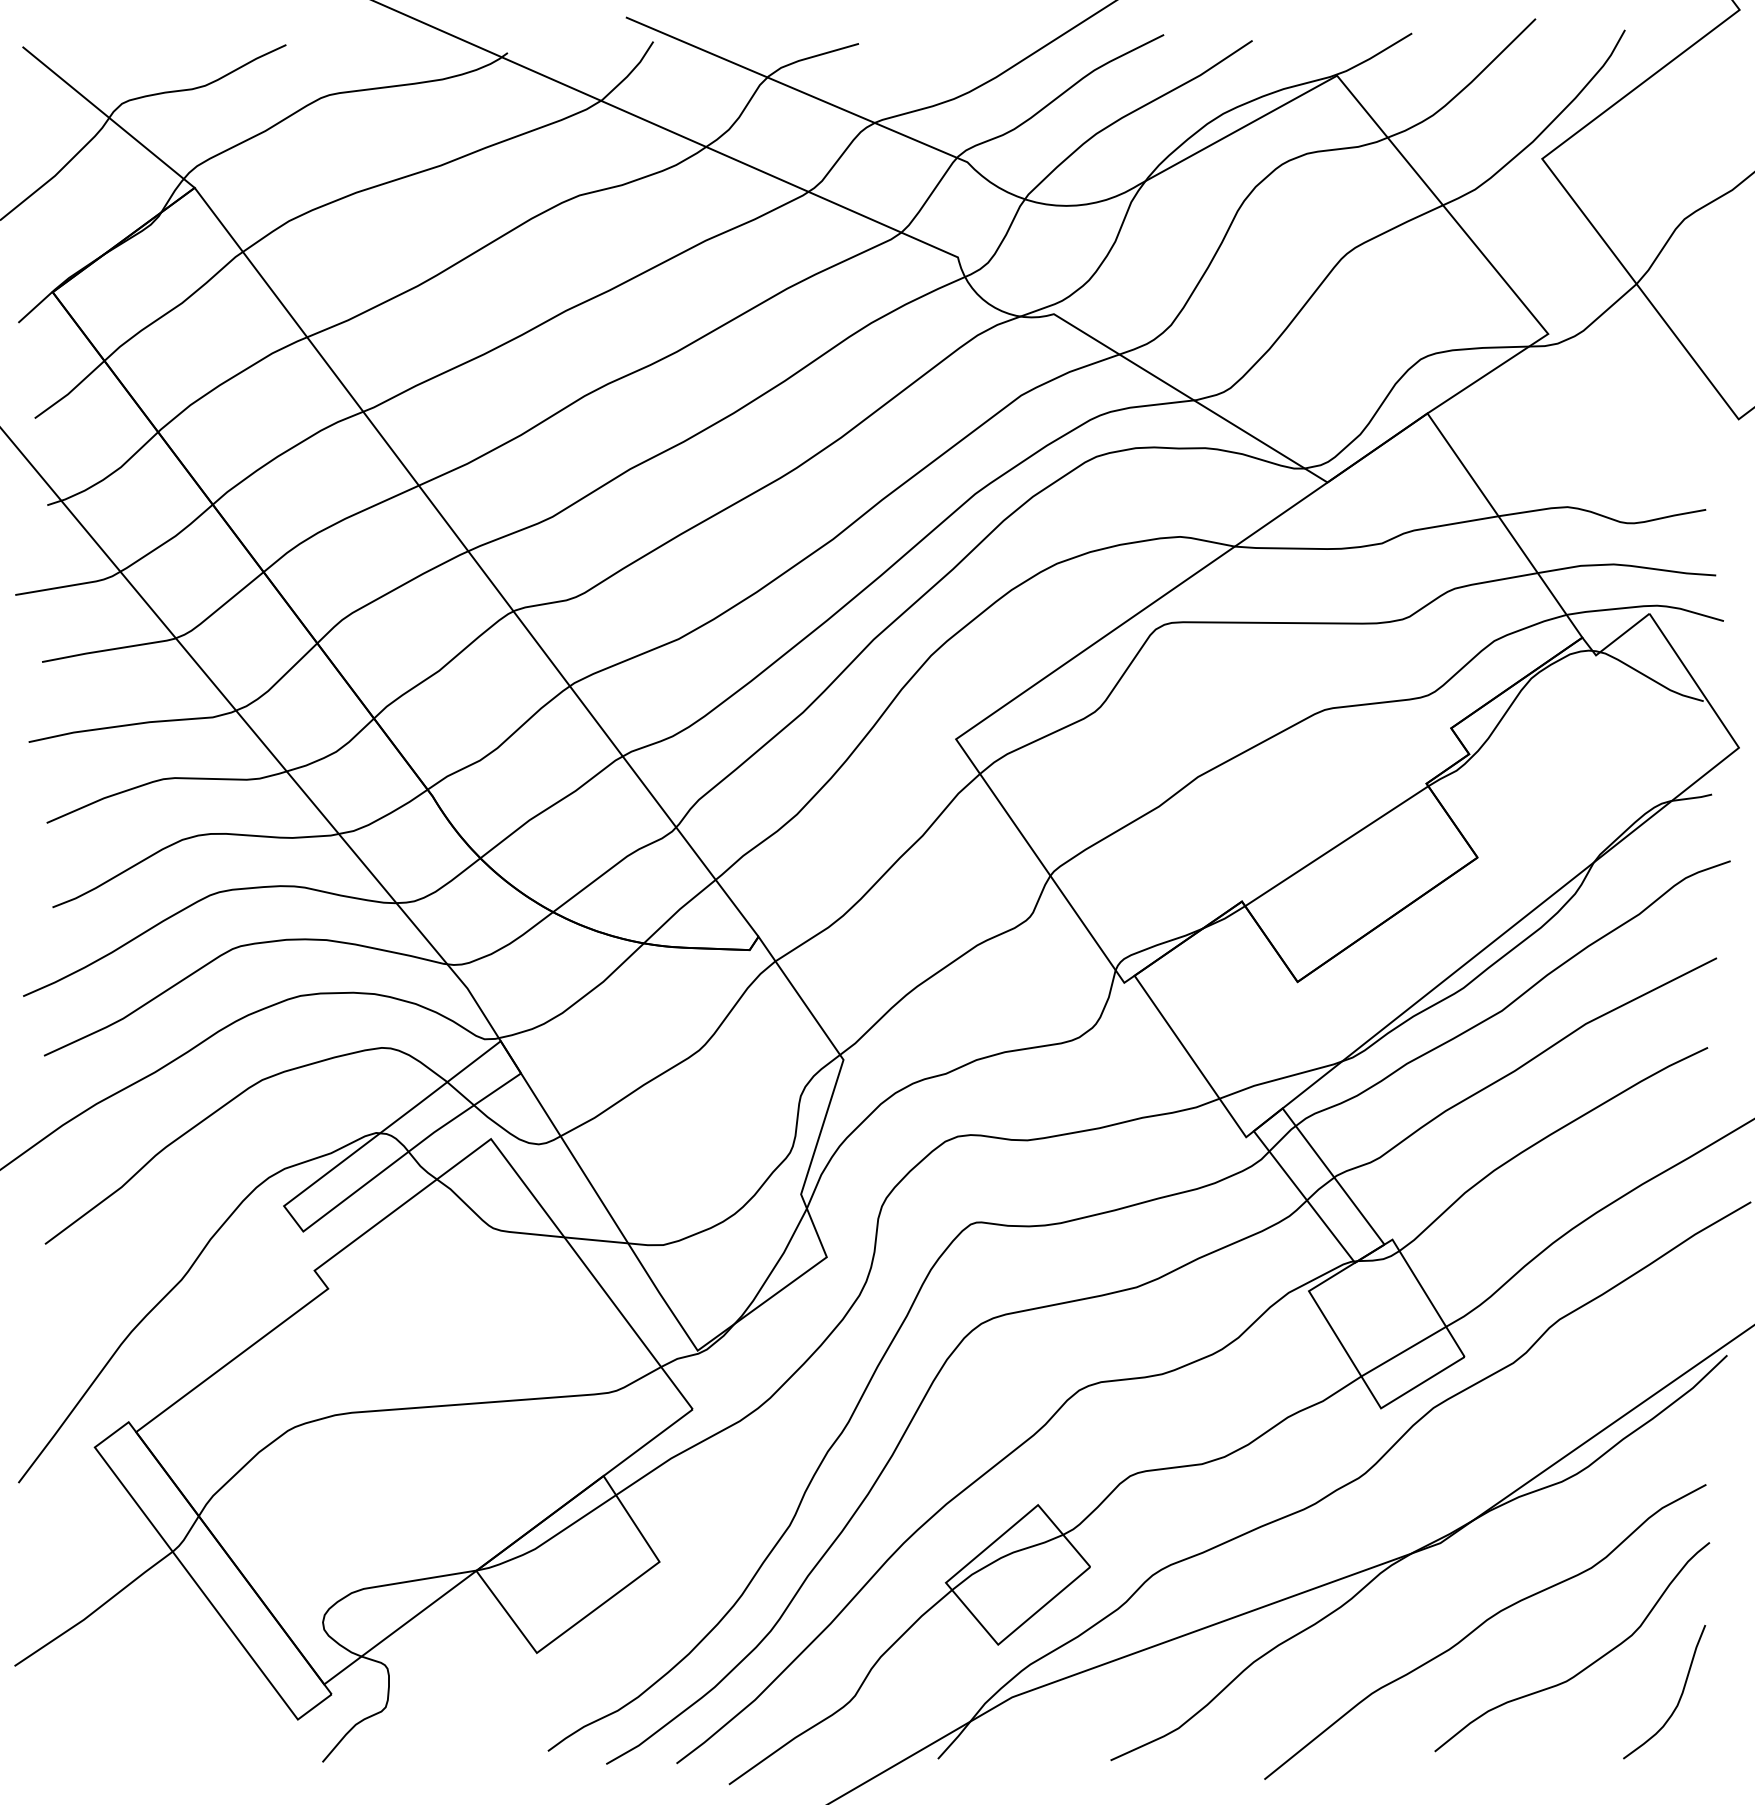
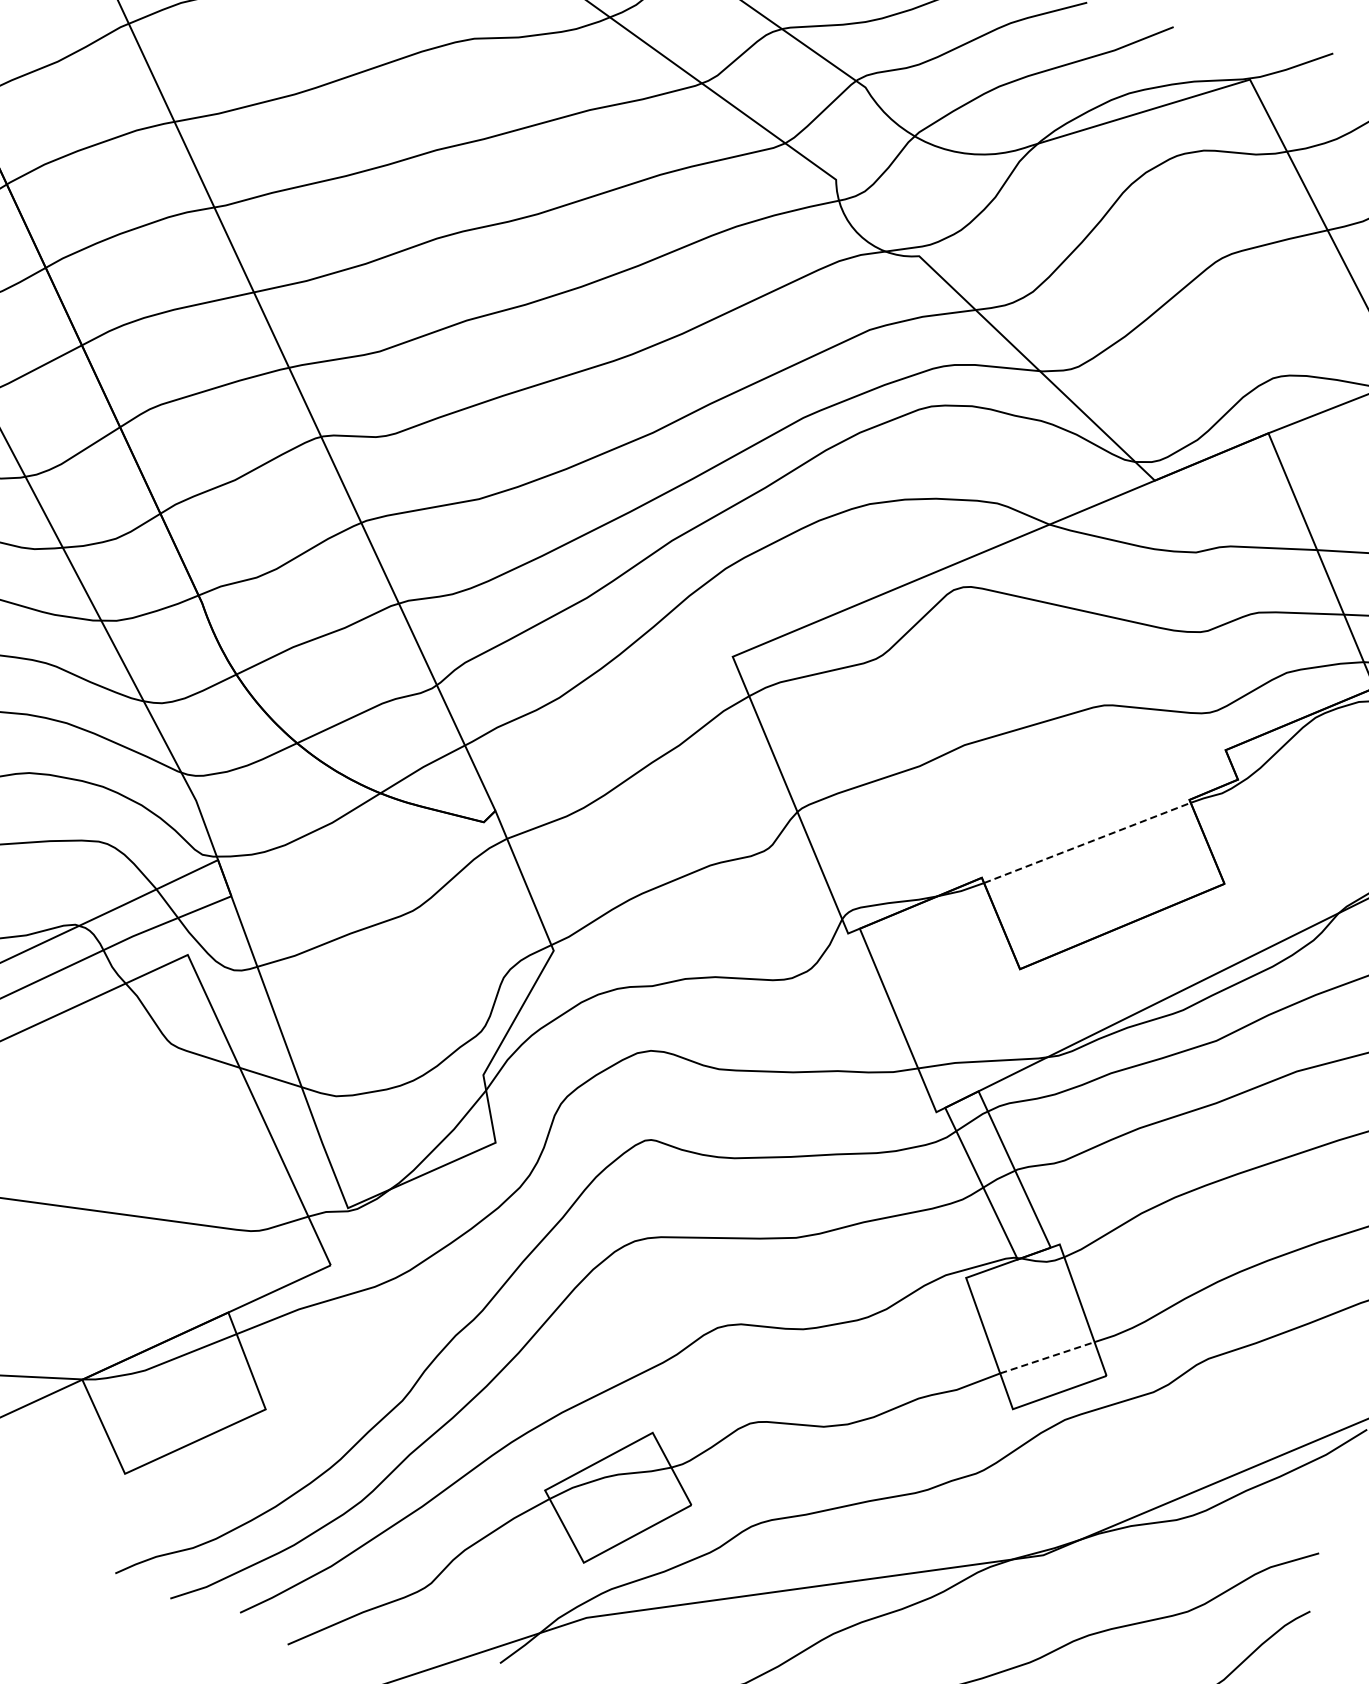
line: (1337, 845) -> (1088, 842), solid -> dashed
line: (1404, 1351) -> (1048, 1357), solid -> dashed

